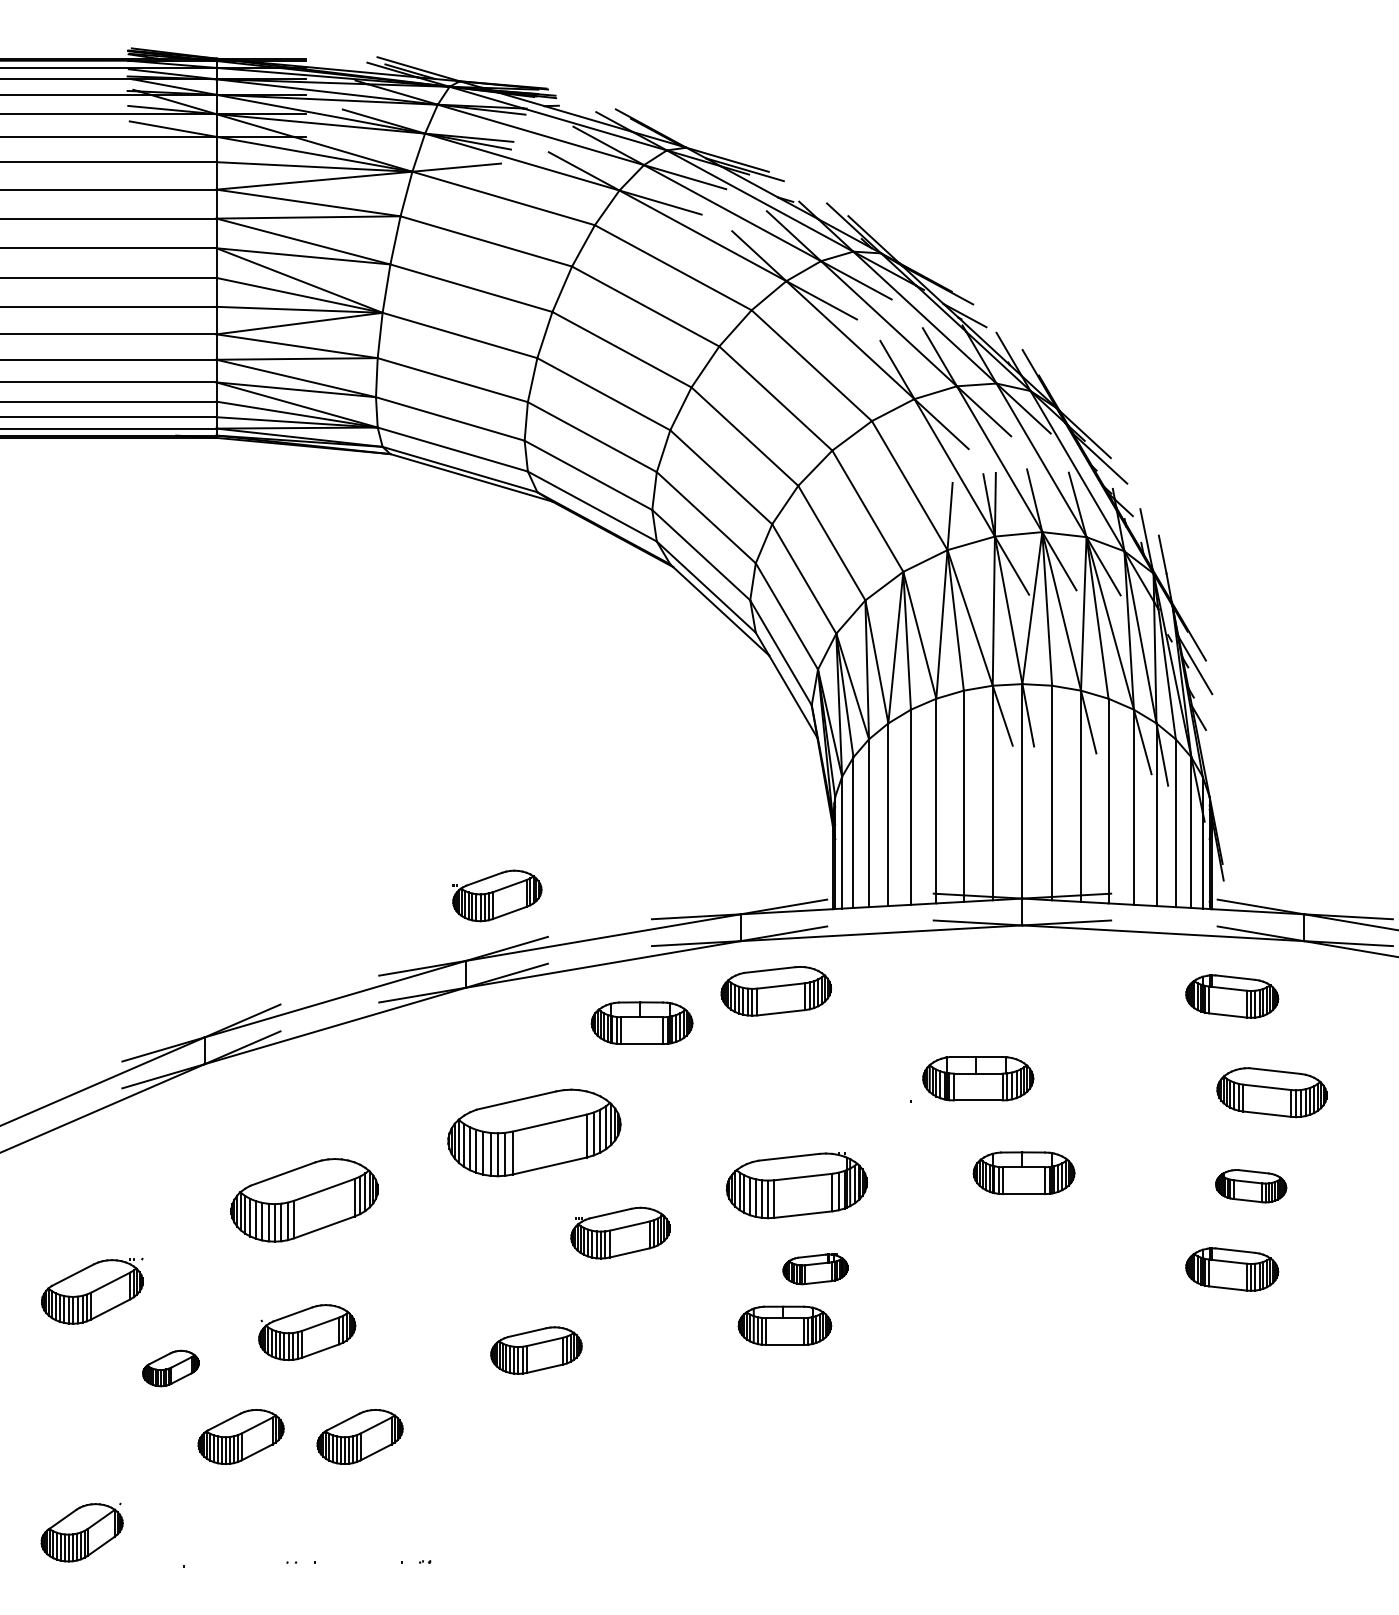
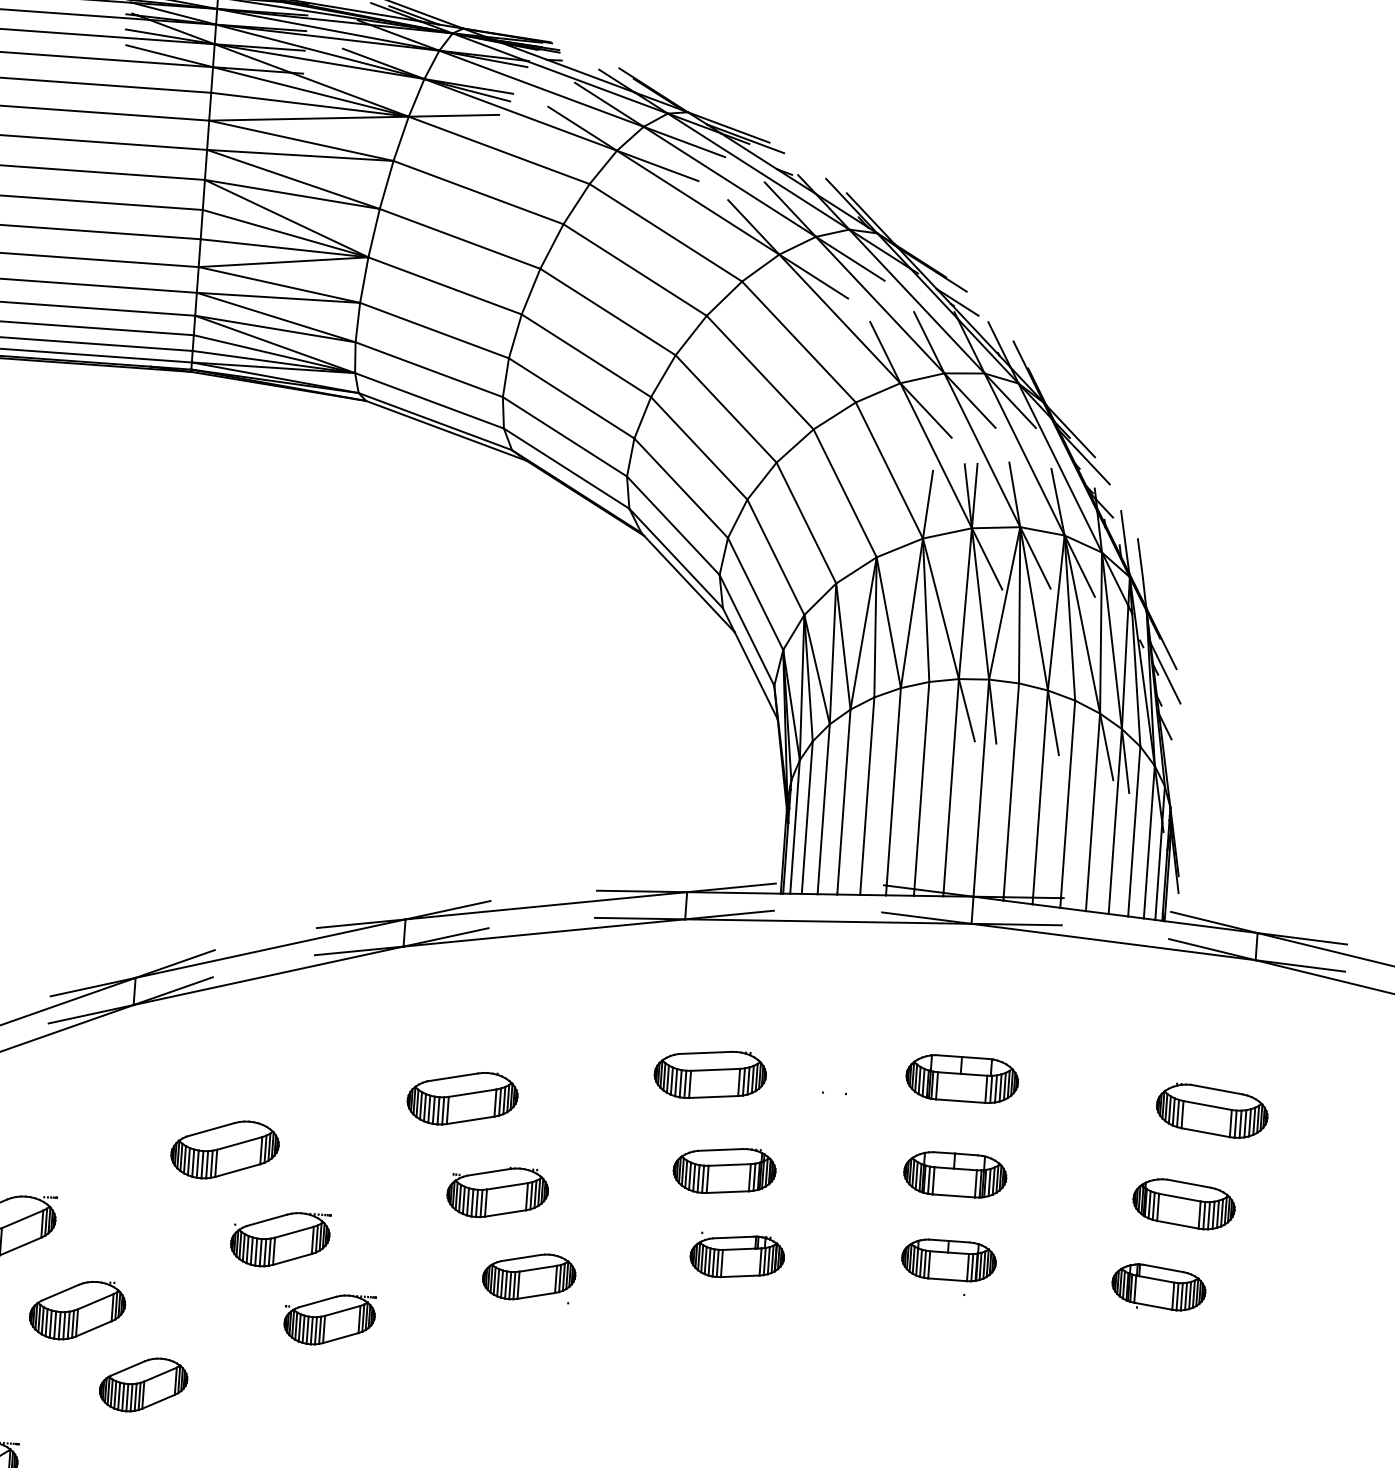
part: (497, 895) -> (329, 1319), moved
part: (776, 991) -> (710, 1075), moved
part: (1232, 996) -> (1179, 1011), removed
part: (641, 1022) -> (578, 994), removed
part: (978, 1078) -> (962, 1078), moved
part: (534, 1133) -> (462, 1099), size x0.62
part: (797, 1185) -> (725, 1170), size x0.71
part: (1251, 1186) -> (1184, 1204), size x1.43
part: (304, 1199) -> (224, 1149), size x0.71
part: (620, 1232) -> (497, 1192), moved
part: (815, 1269) -> (737, 1257), size x1.43
part: (784, 1325) -> (948, 1260), moved
part: (307, 1332) -> (280, 1239), moved
part: (536, 1350) -> (529, 1276), moved
part: (170, 1368) -> (77, 1310), size x1.67
part: (359, 1436) -> (263, 1393), removed

